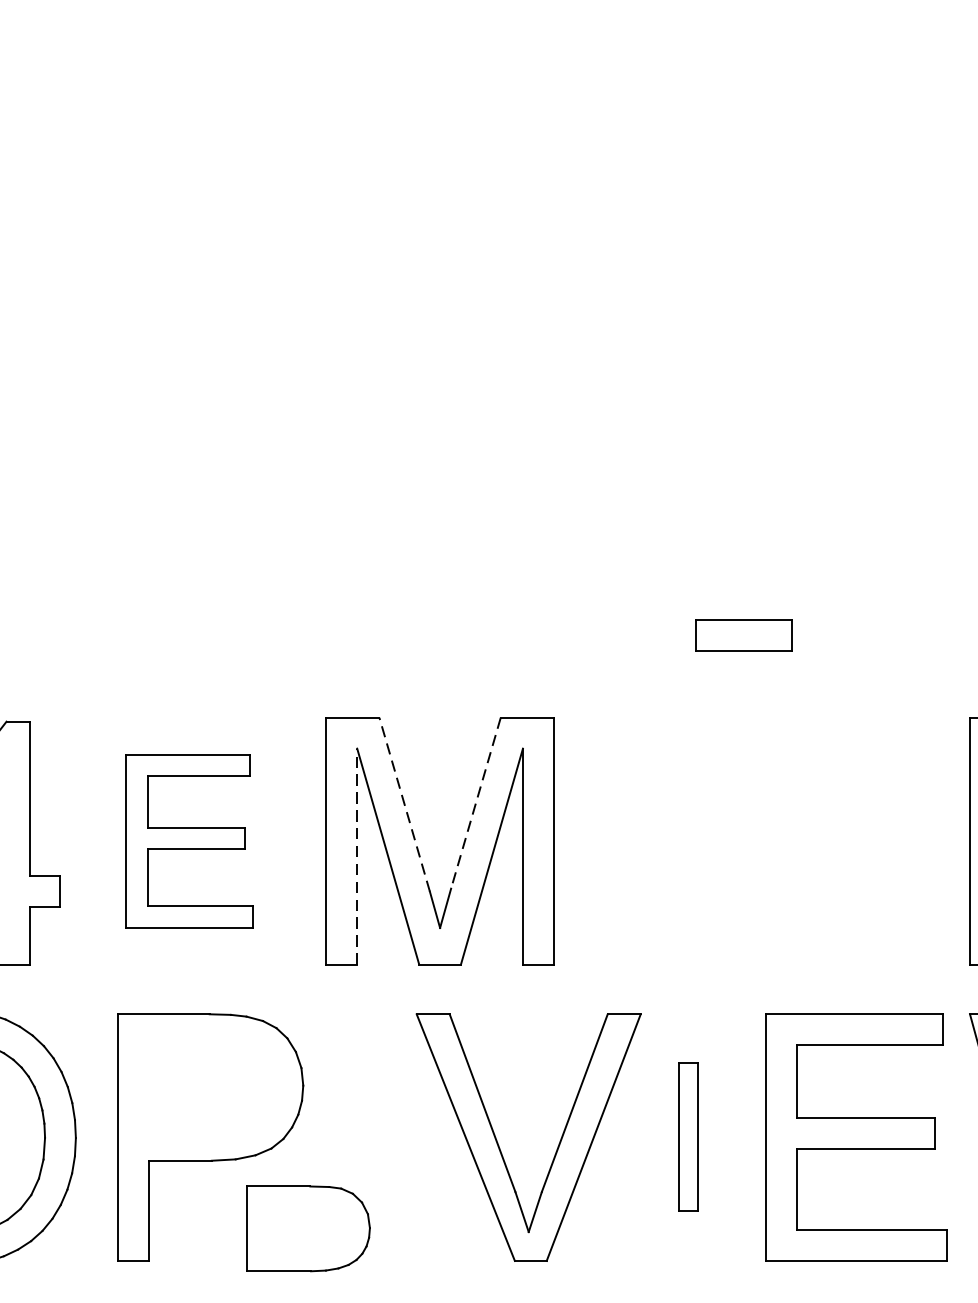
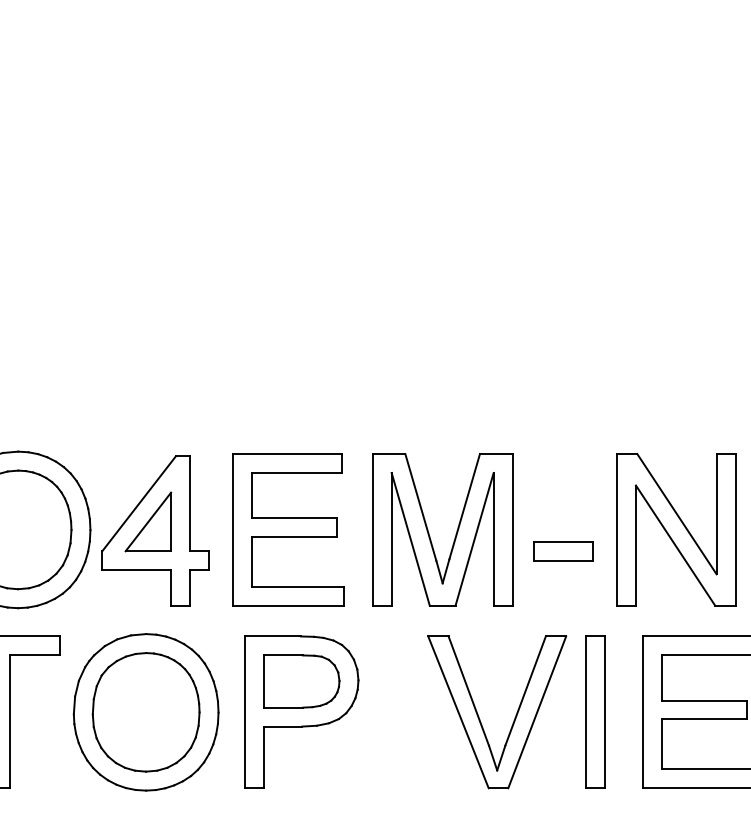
part: (743, 635) -> (563, 551), moved
line: (475, 803) -> (464, 506), dashed -> solid
line: (404, 804) -> (420, 507), dashed -> solid
part: (189, 840) -> (288, 529), size x1.43
part: (820, 840) -> (676, 529), added
line: (356, 855) -> (391, 538), dashed -> solid
part: (688, 1136) -> (595, 711), size x1.67
part: (308, 1228) -> (301, 681), moved

